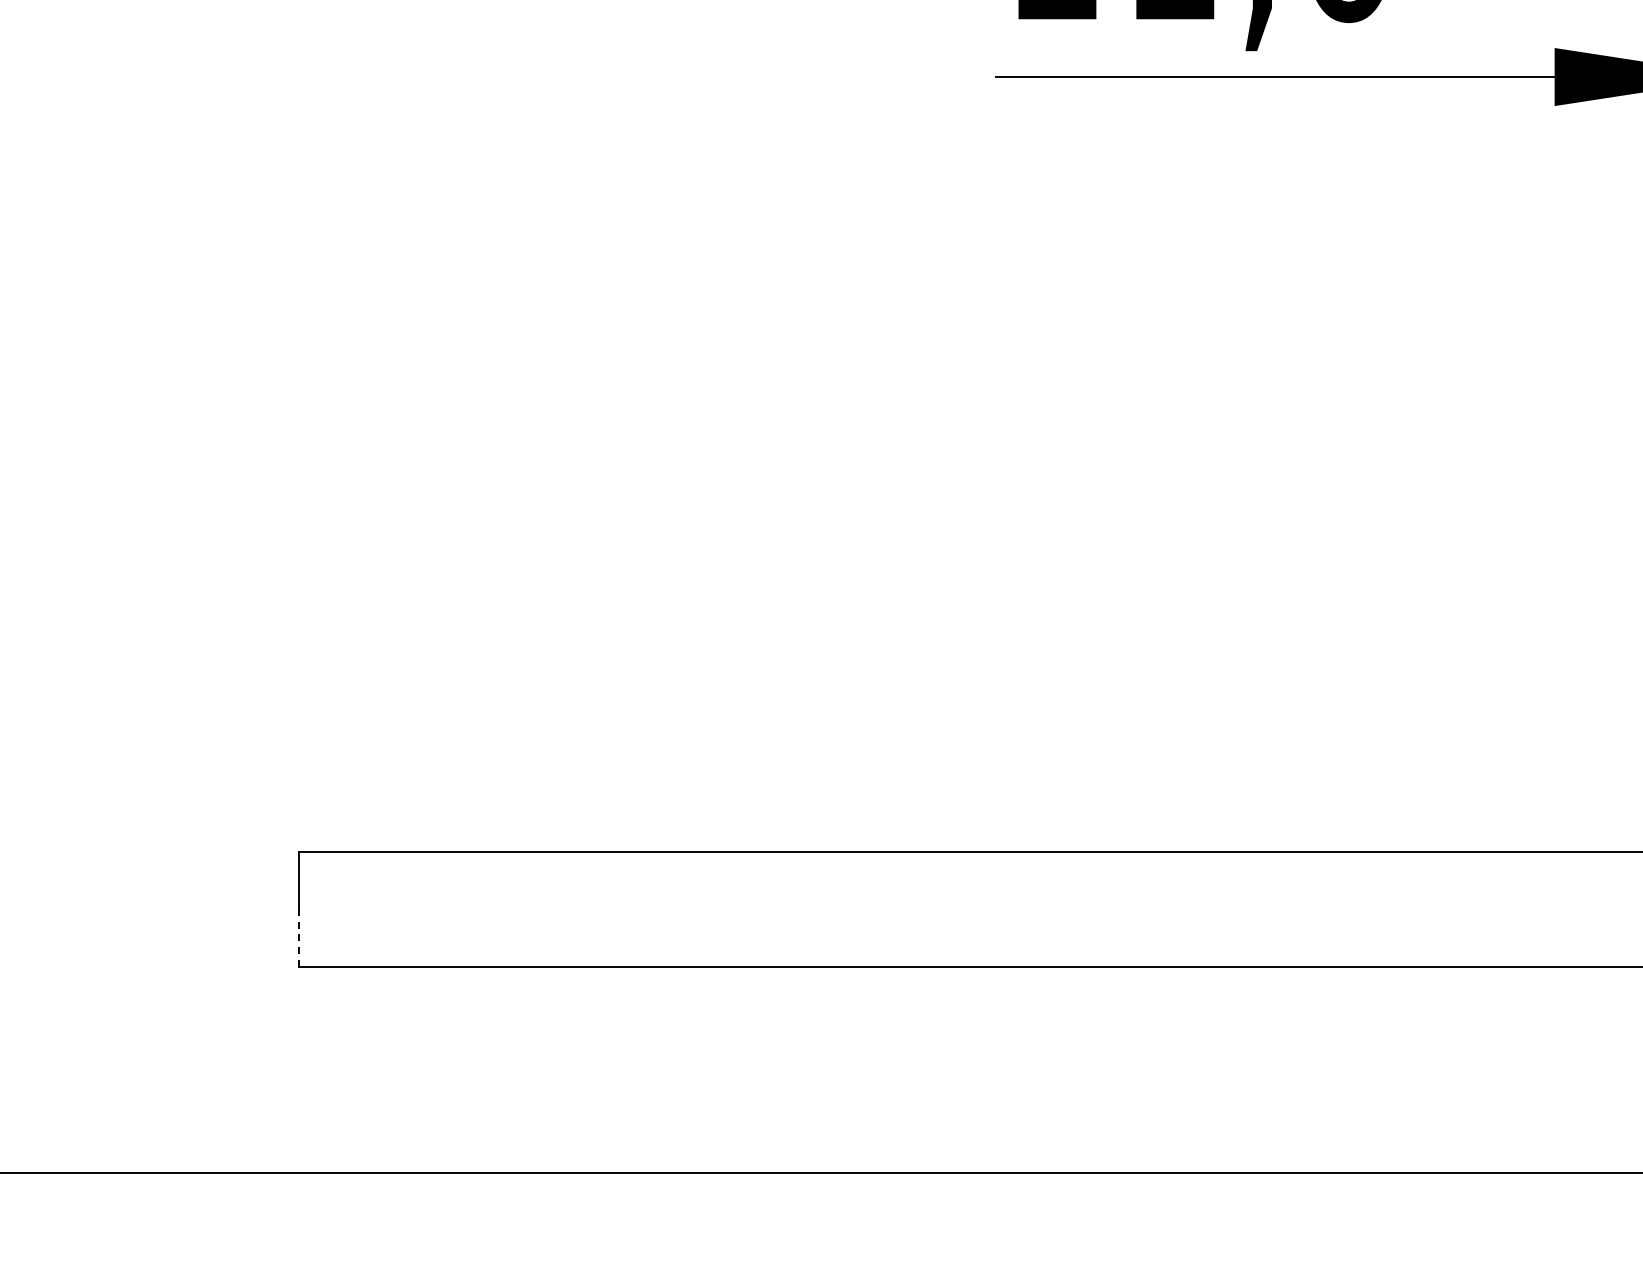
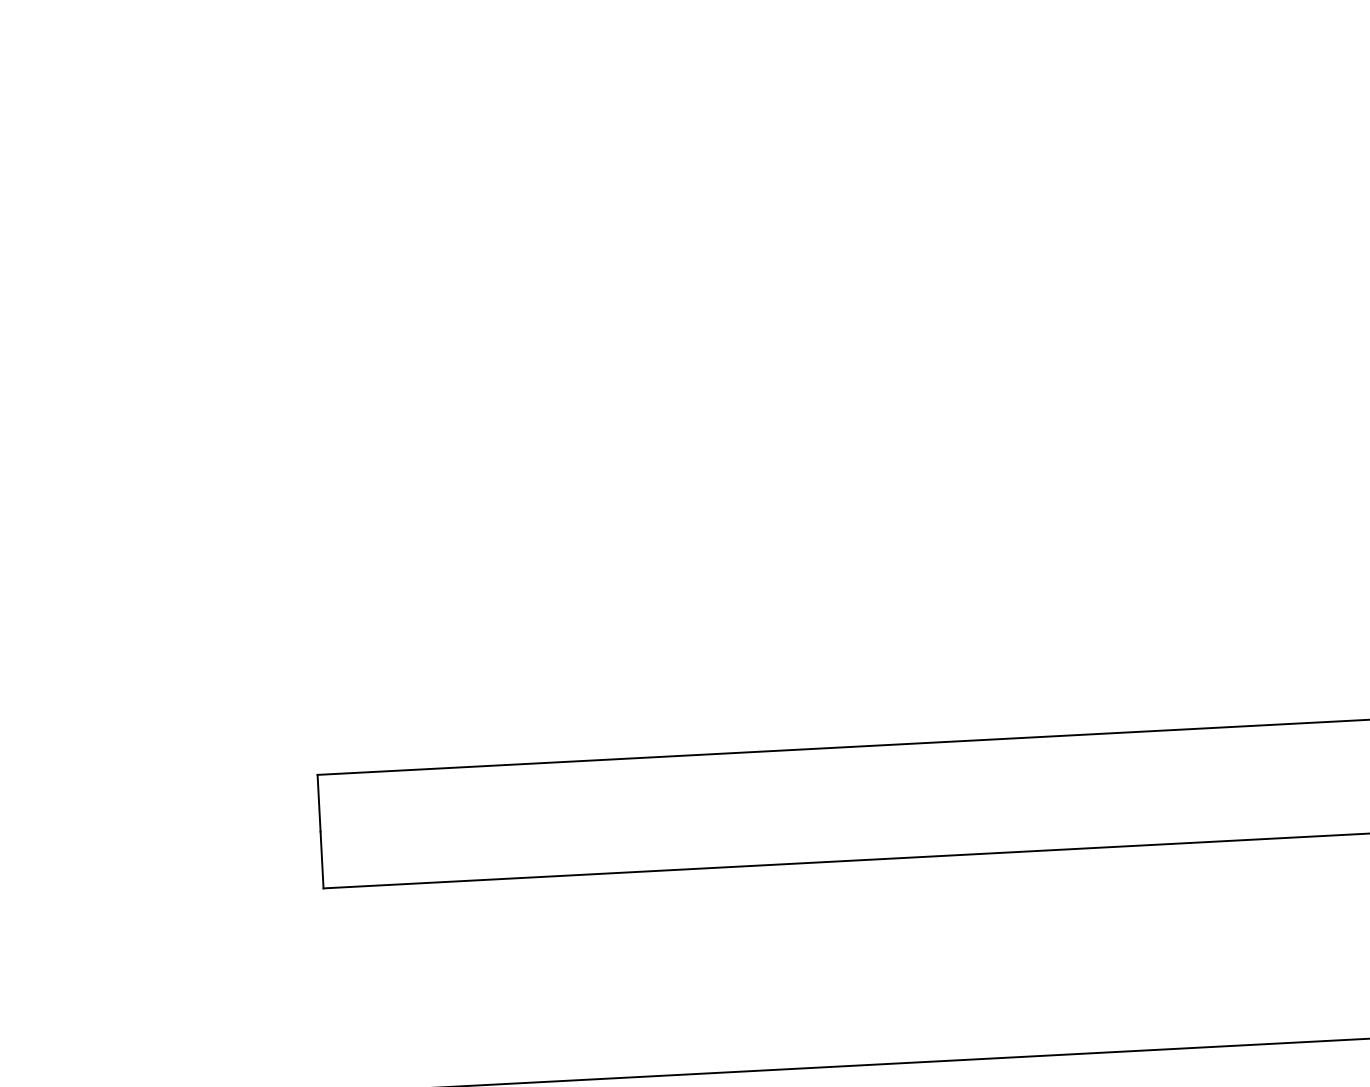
line: (298, 938) -> (321, 860), dashed -> solid

